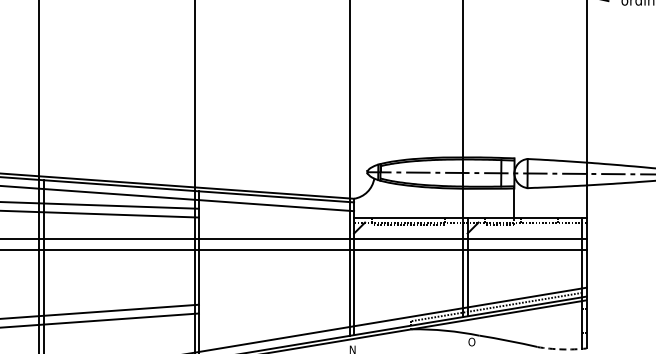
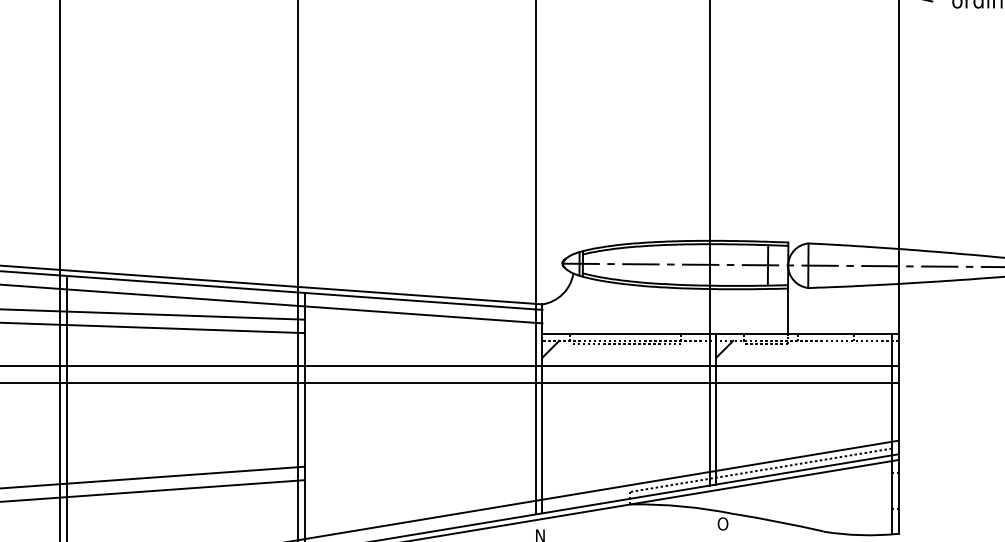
arc: (561, 349) -> (860, 535), dashed -> solid

